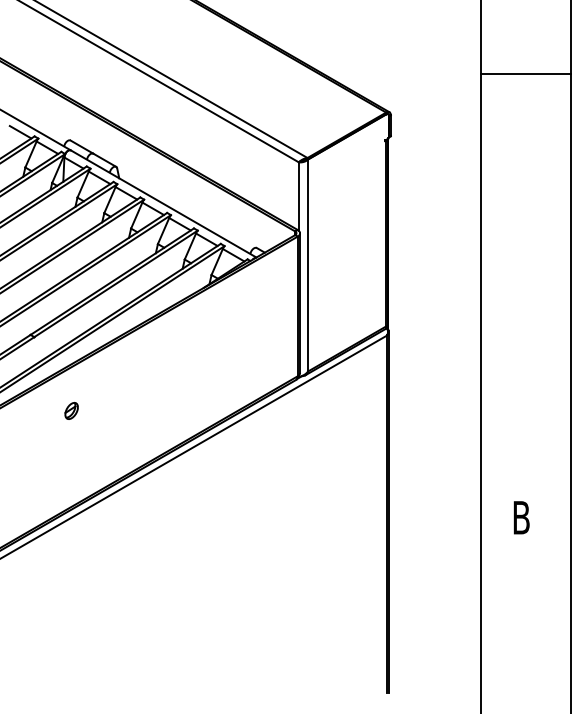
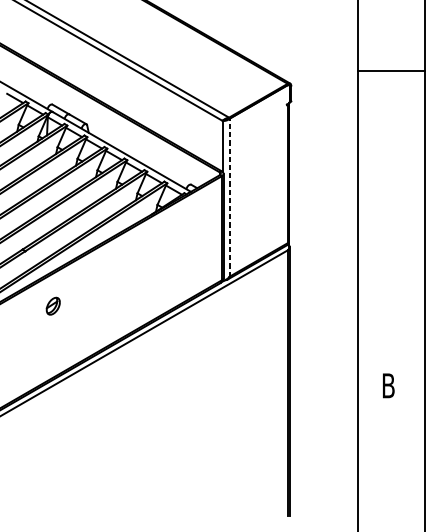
line: (525, 74) -> (391, 71), moved
line: (308, 265) -> (229, 197), solid -> dashed
part: (71, 410) -> (53, 305), size x1.4

